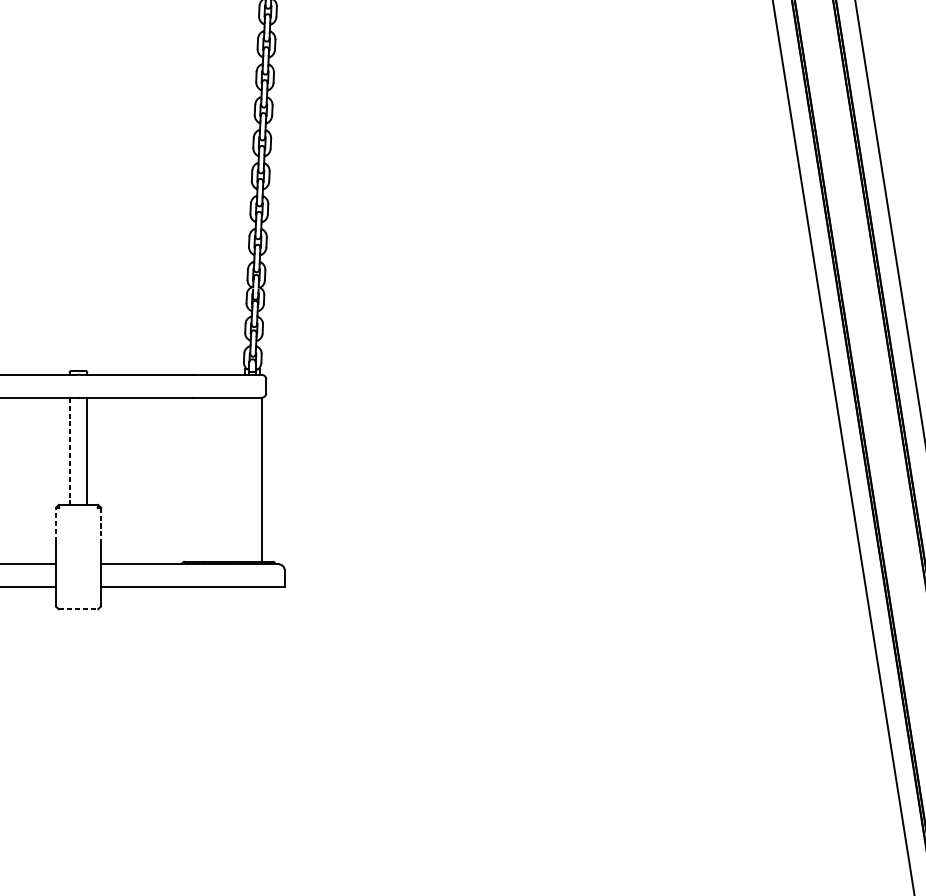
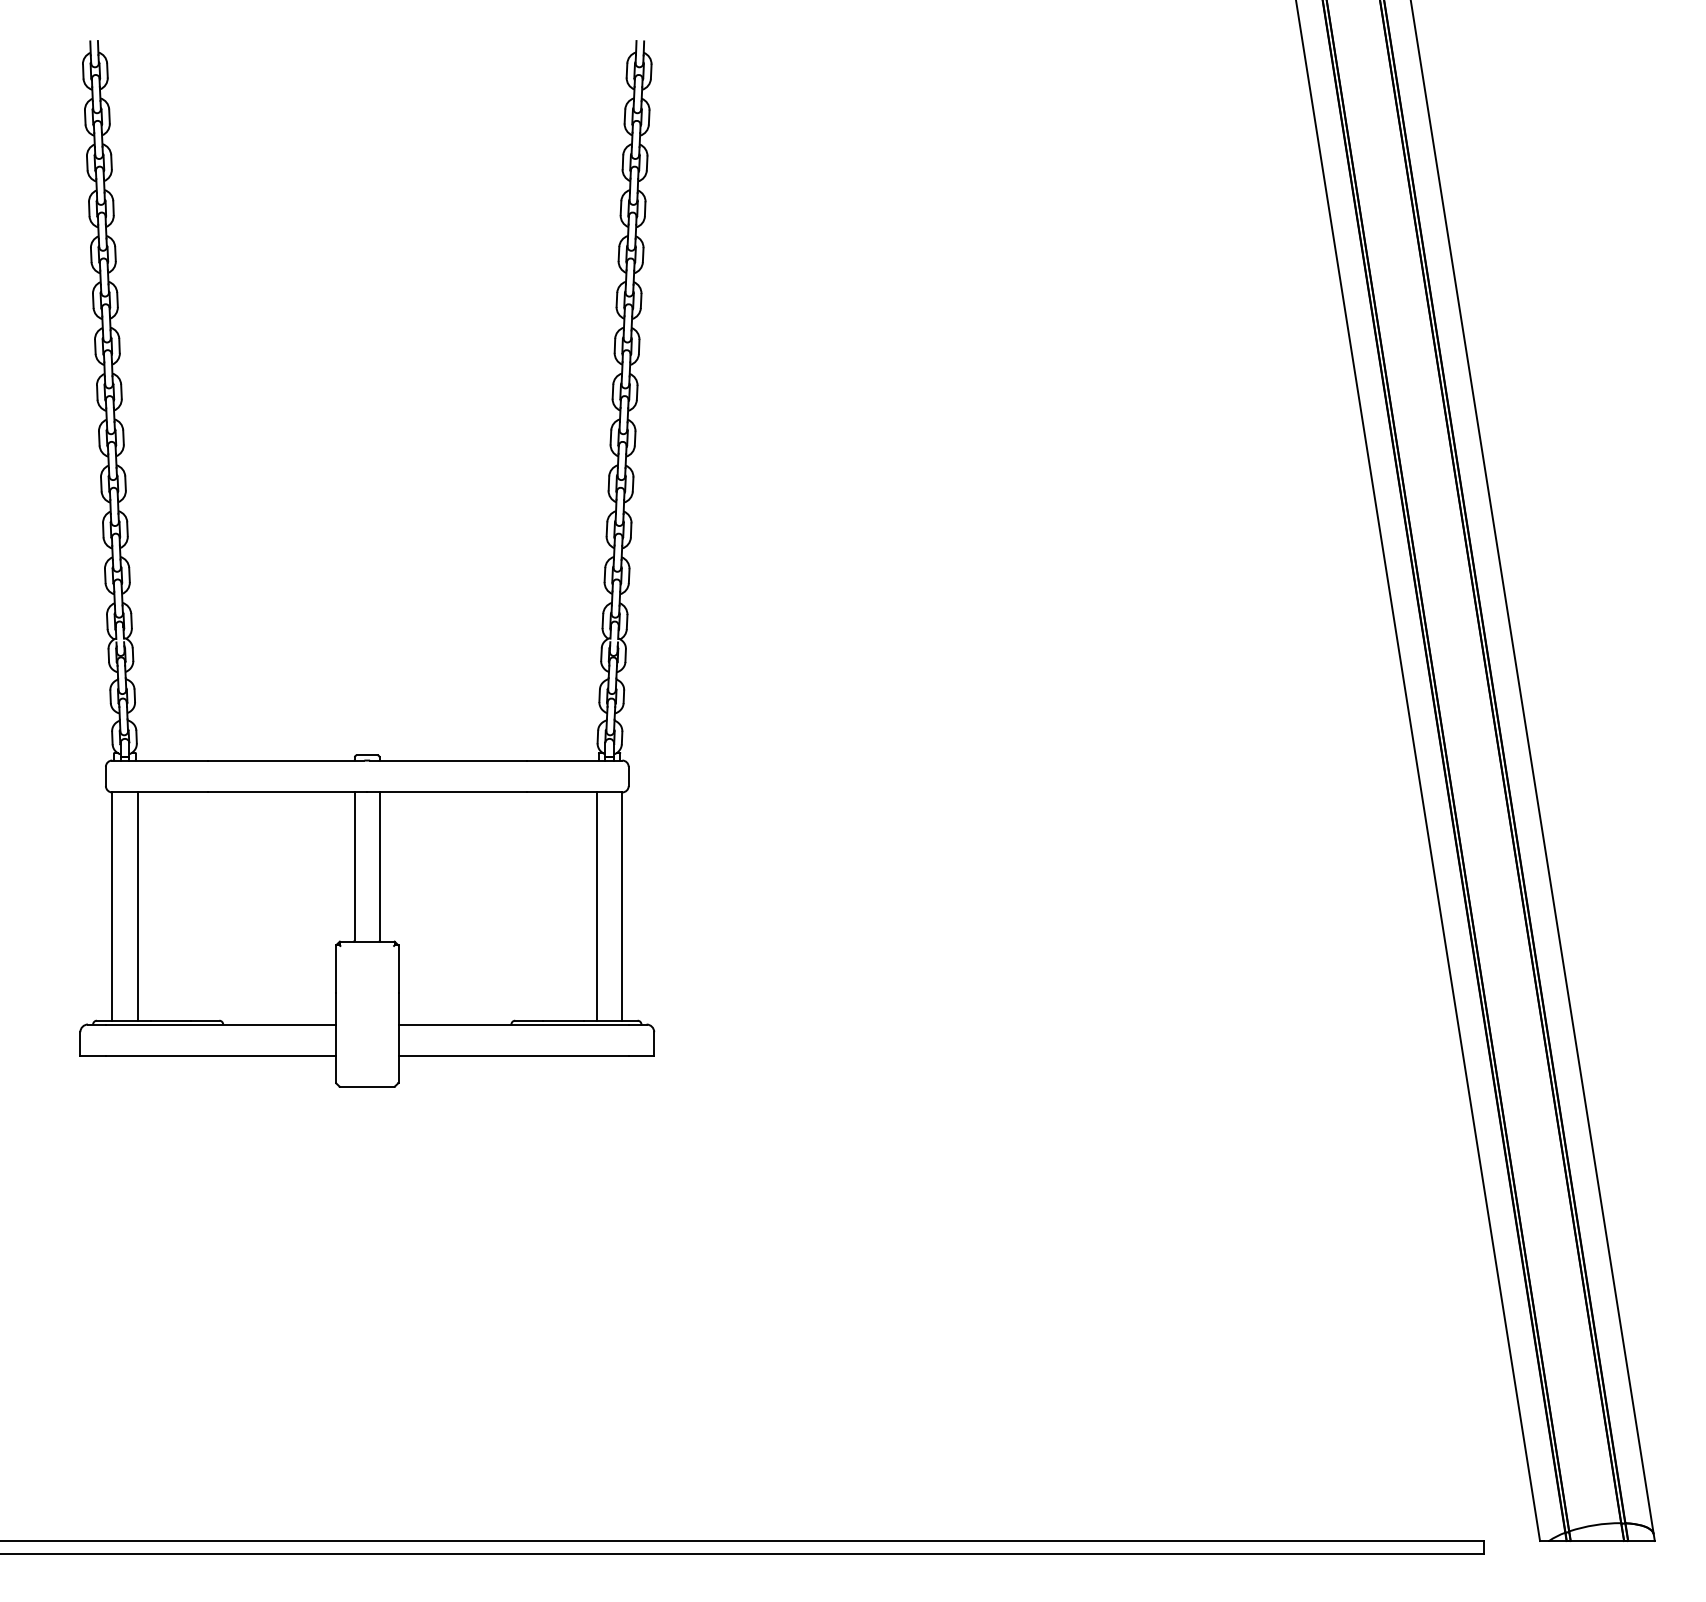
line: (69, 450) -> (354, 866), dashed -> solid
line: (243, 479) -> (596, 906), added
line: (56, 524) -> (336, 968), dashed -> solid
line: (100, 524) -> (398, 969), dashed -> solid
line: (78, 608) -> (367, 1086), dashed -> solid

